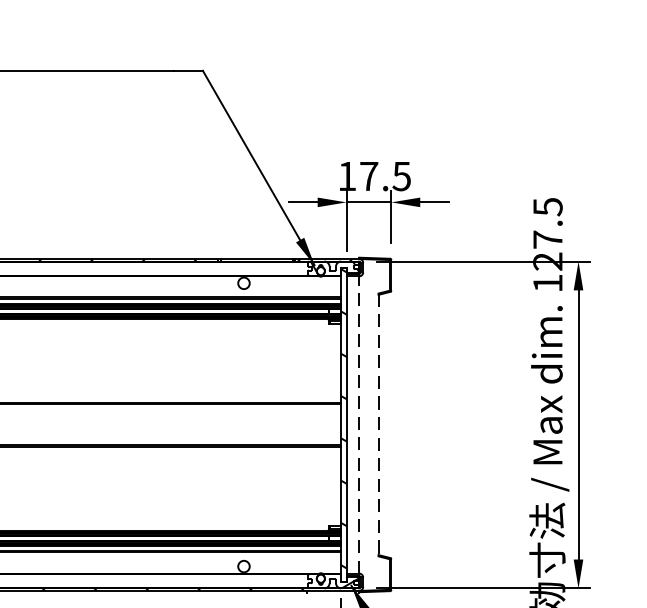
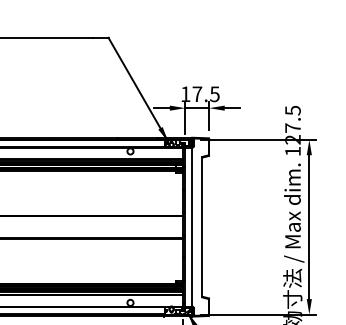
line: (359, 423) -> (192, 226), dashed -> solid
line: (378, 425) -> (202, 227), dashed -> solid

